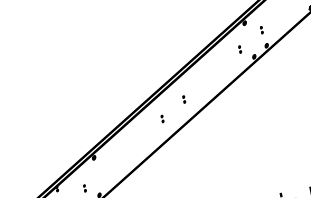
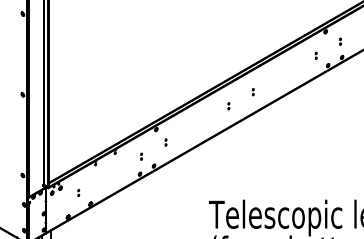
part: (106, 168) -> (165, 142), added

